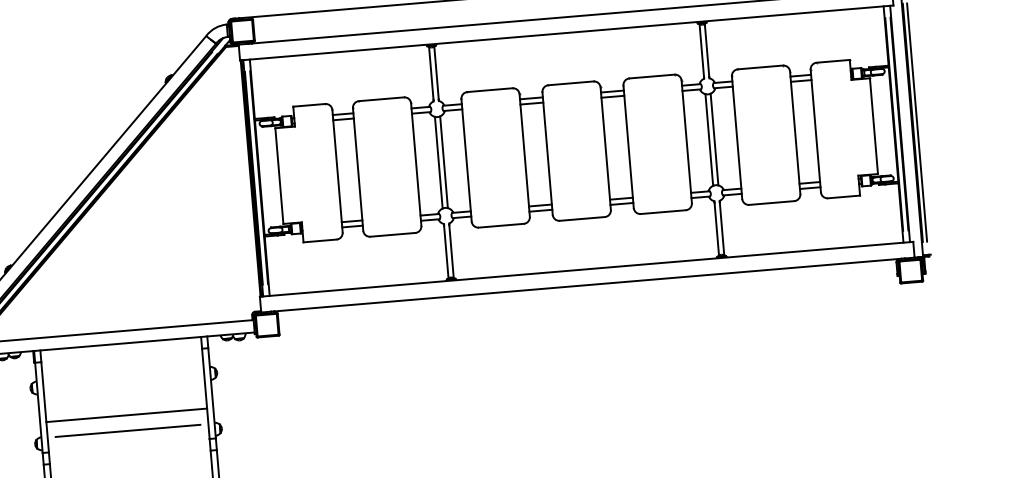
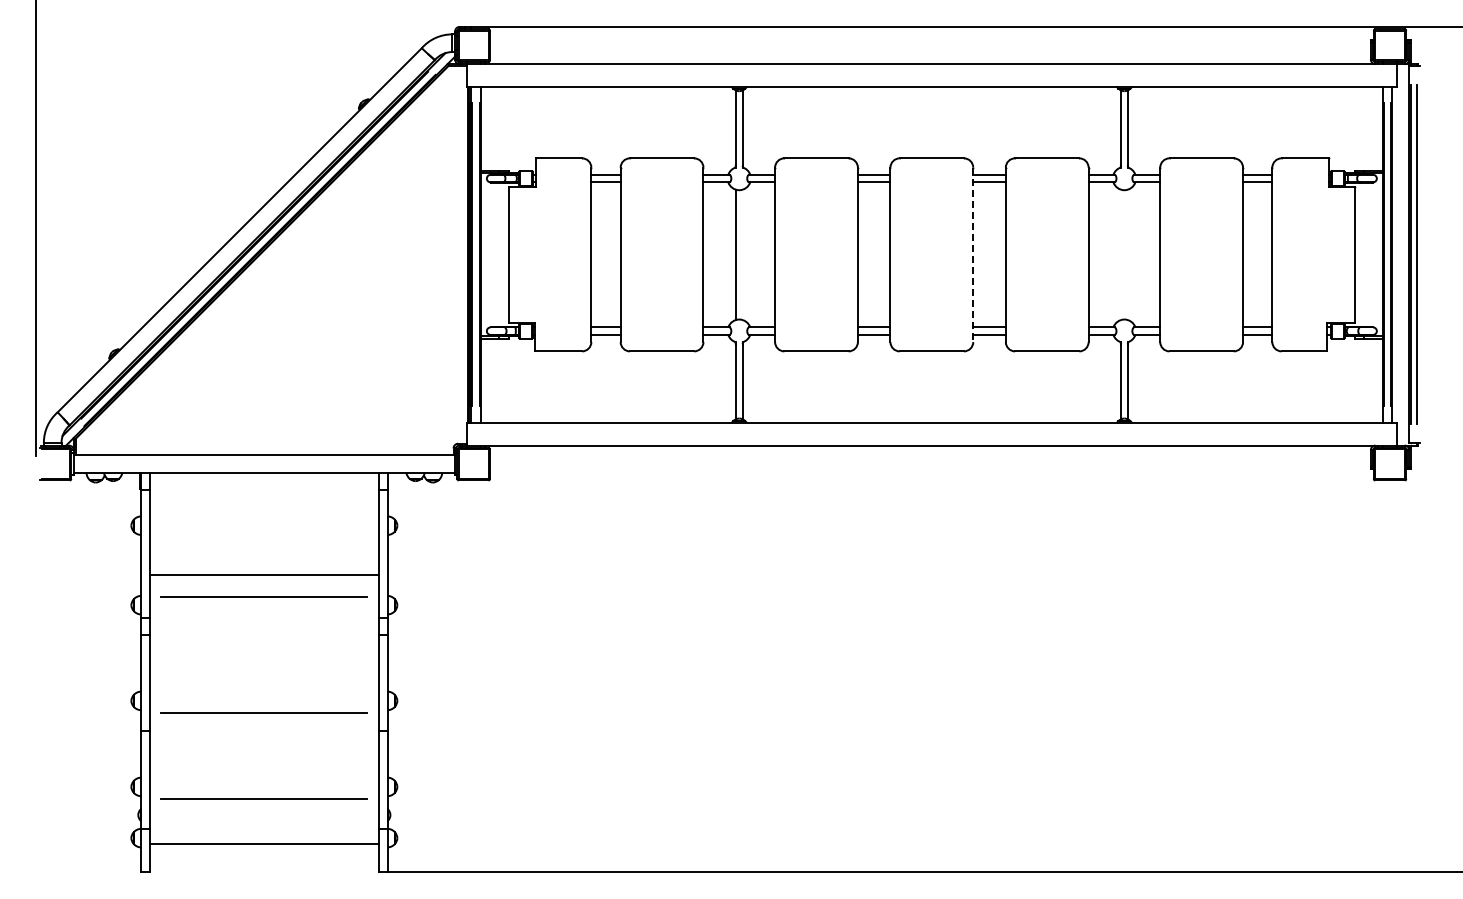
line: (709, 139) -> (1120, 254), removed
line: (714, 139) -> (1128, 254), removed
line: (605, 149) -> (973, 255), solid -> dashed
line: (444, 161) -> (743, 254), removed

